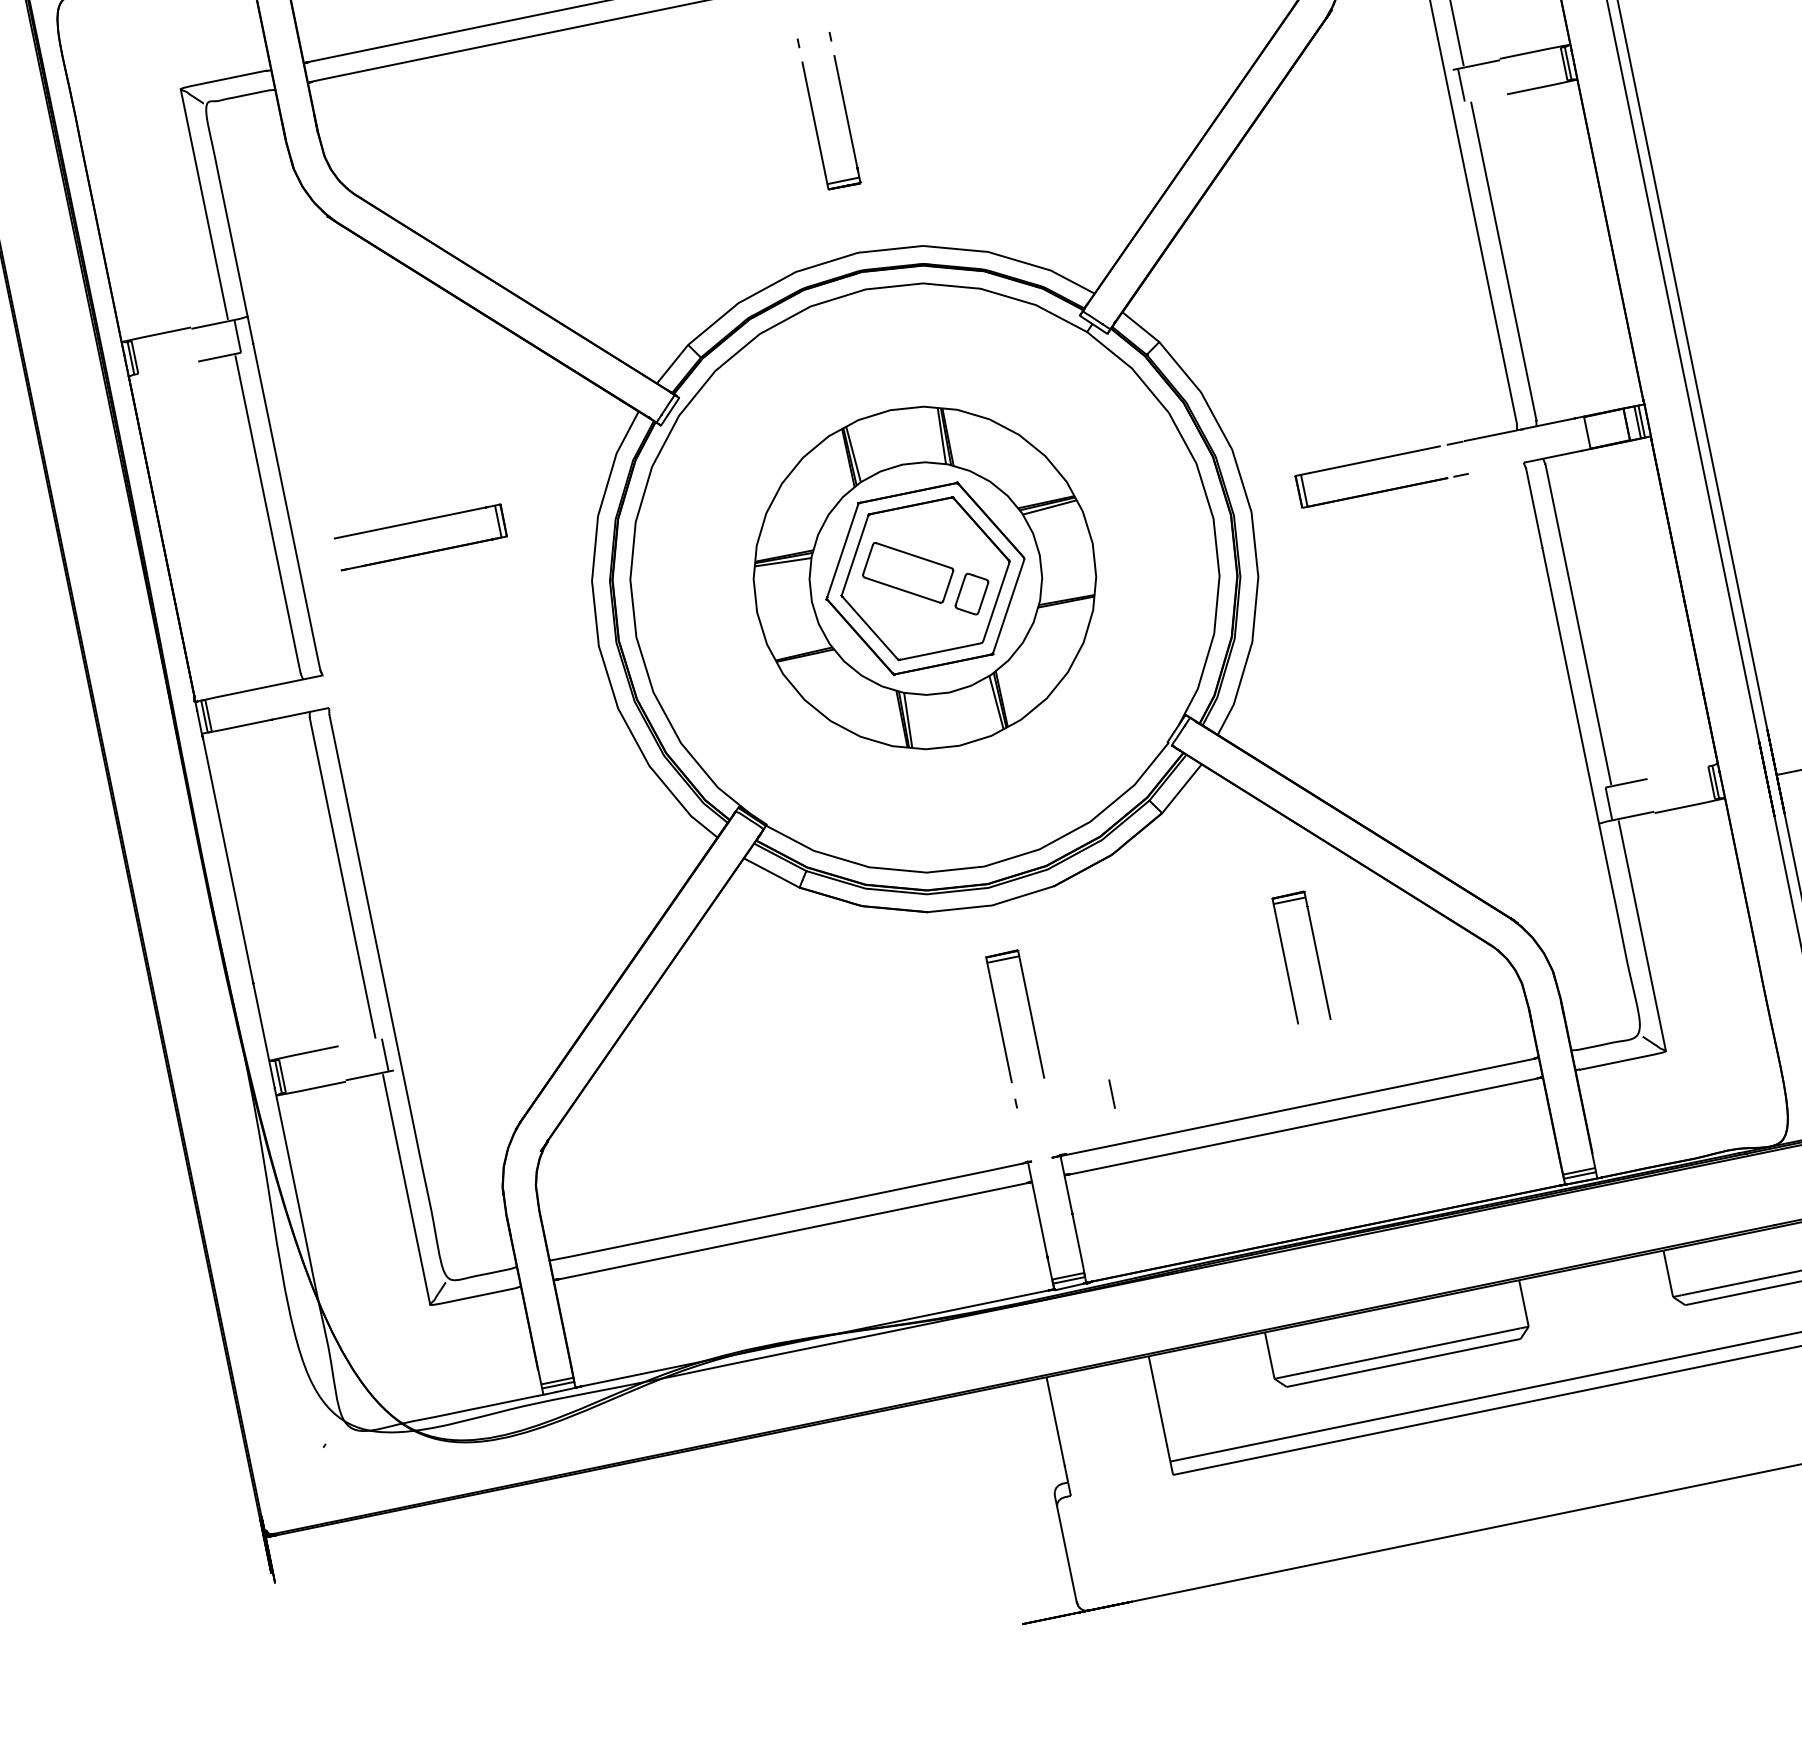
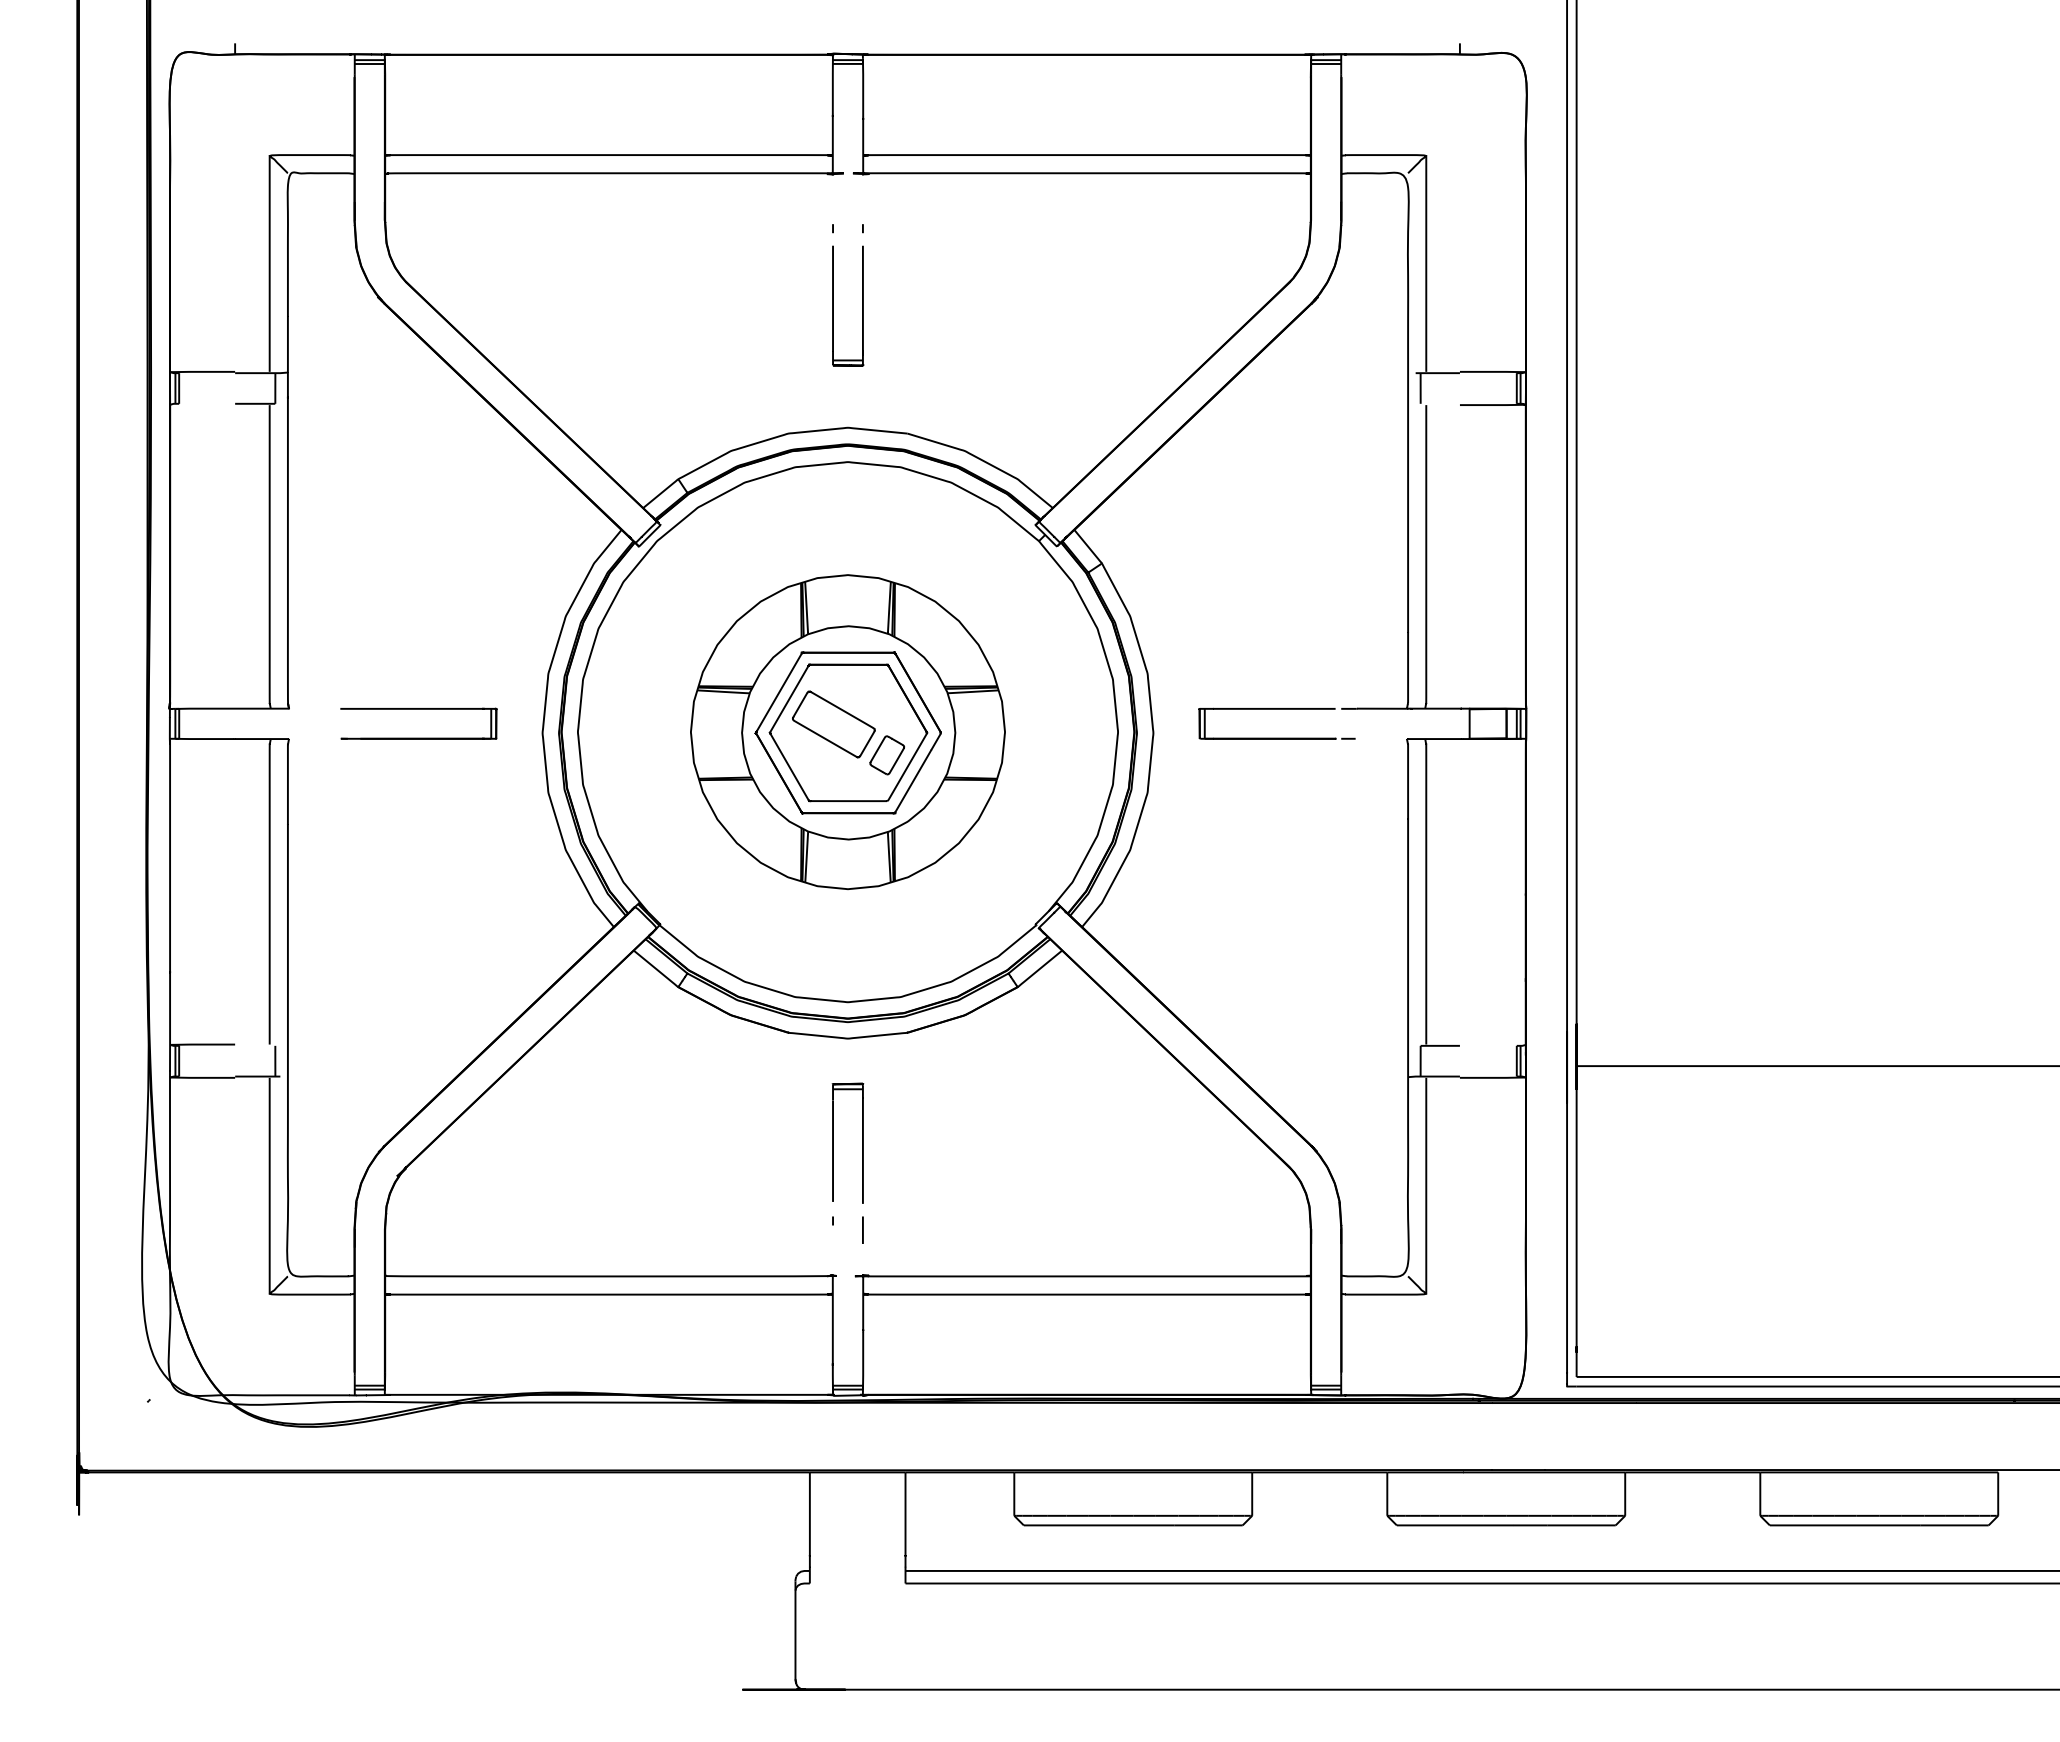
part: (417, 522) -> (418, 709), moved
part: (1285, 960) -> (1101, 1142), removed
line: (1111, 1093) -> (862, 1229), moved

